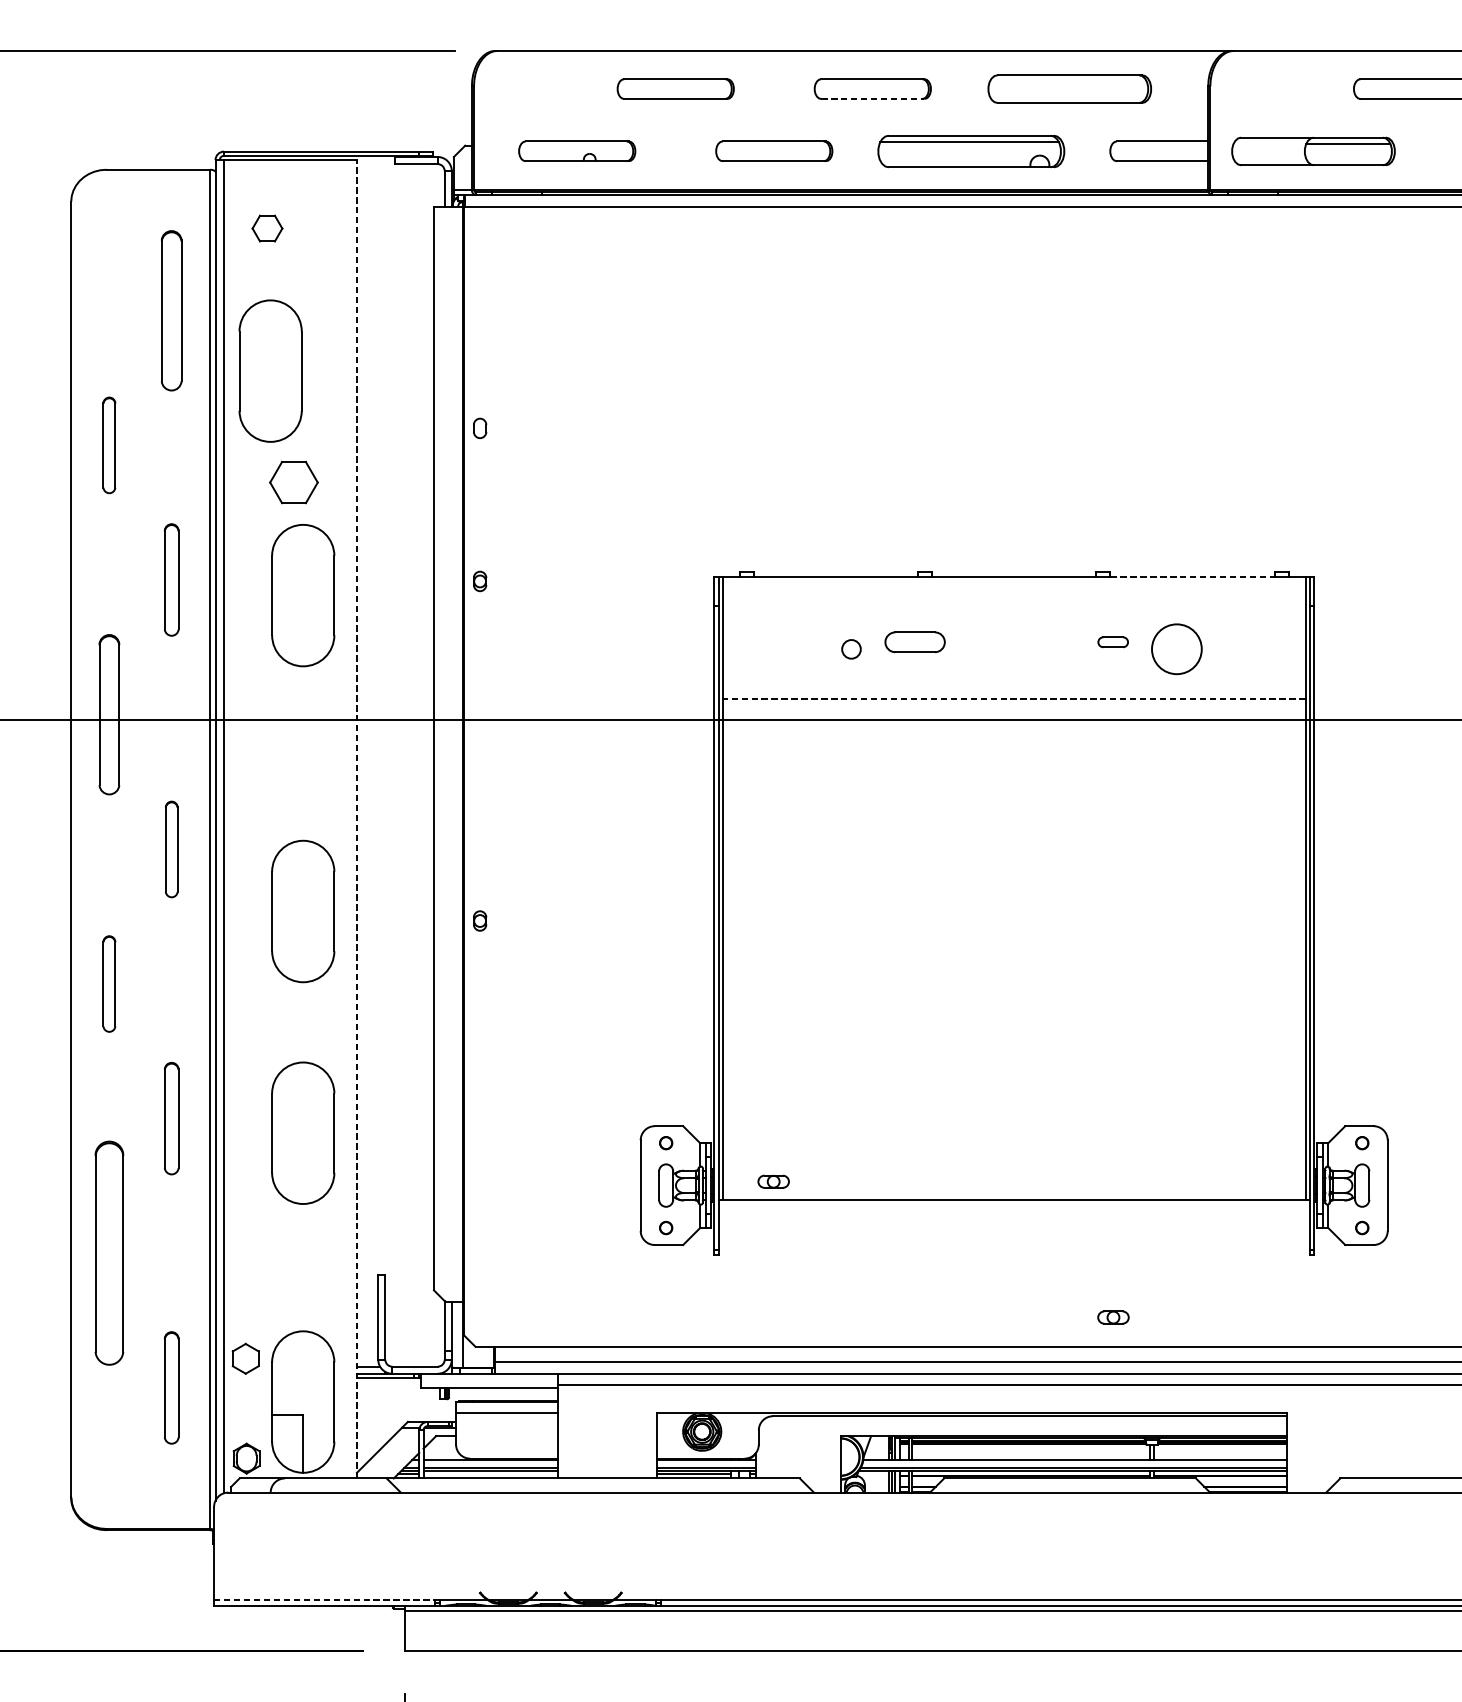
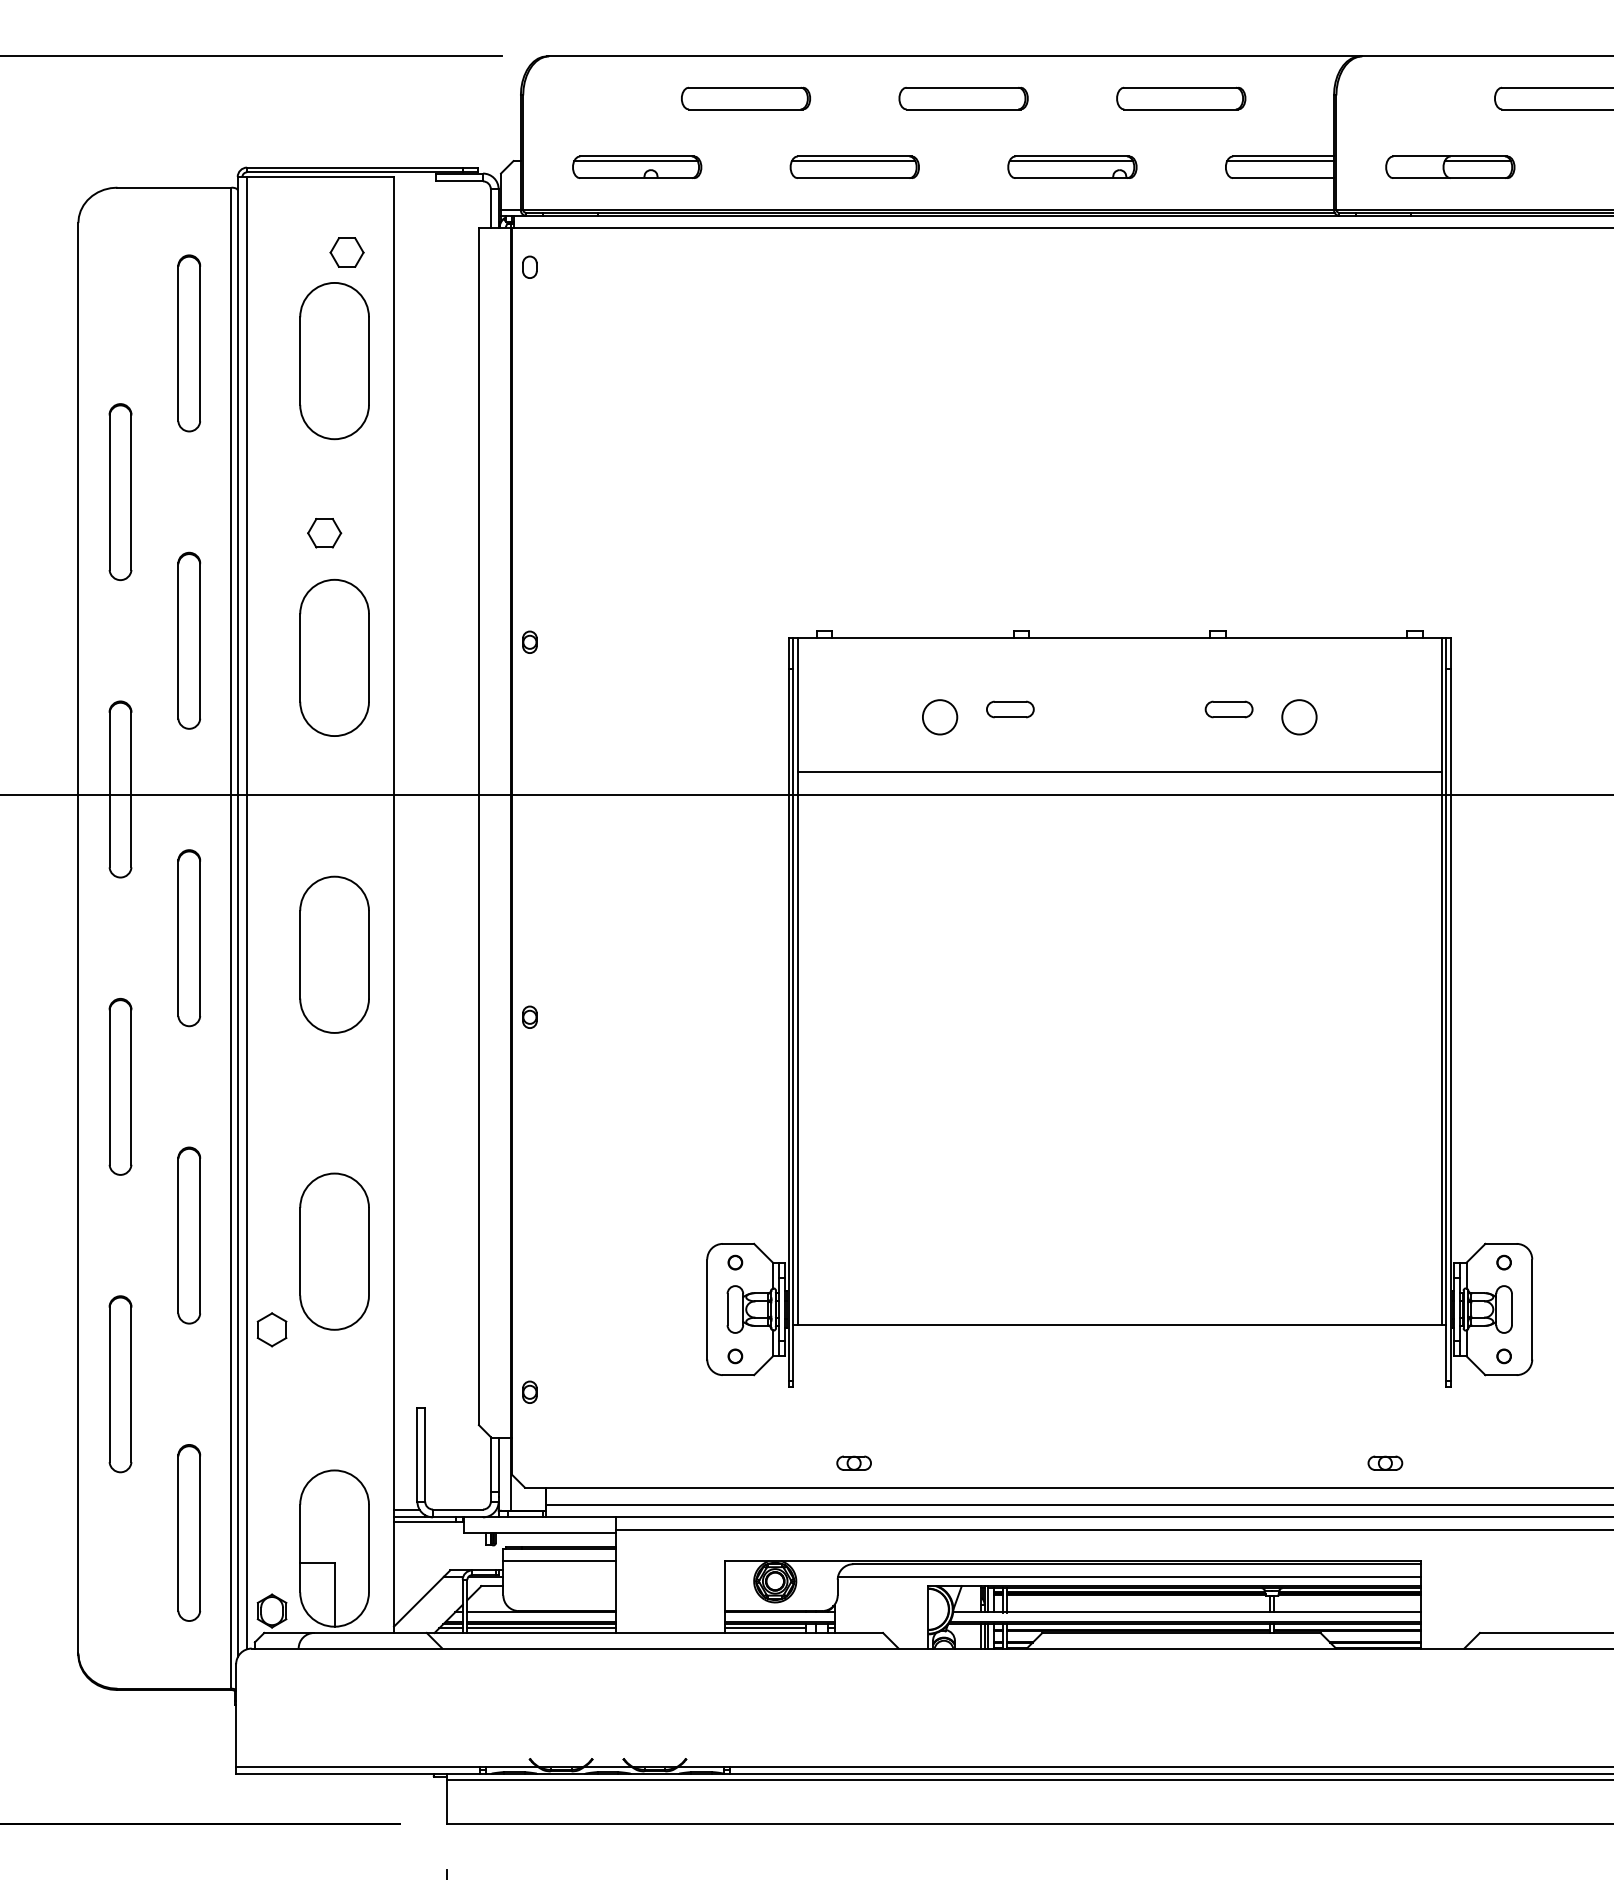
part: (1070, 89) -> (1181, 98), size x0.71
line: (872, 98) -> (963, 109), dashed -> solid
line: (575, 146) -> (635, 161), added
line: (773, 146) -> (853, 161), added
line: (1159, 146) -> (1280, 161), added
part: (971, 150) -> (1072, 166), size x0.62
part: (1313, 150) -> (1450, 166), size x0.71
part: (266, 228) -> (346, 252), moved
part: (270, 371) -> (334, 361), moved
part: (479, 427) -> (529, 266), moved
part: (109, 444) -> (120, 491), size x1.67
part: (294, 482) -> (324, 533), size x0.62
line: (1192, 577) -> (1316, 637), dashed -> solid
part: (171, 579) -> (189, 640), size x1.43
part: (915, 642) -> (1010, 709), size x0.71
part: (1112, 642) -> (1228, 709), size x1.43
circle: (850, 649) -> (939, 717), size x1.67
circle: (1176, 649) -> (1299, 717), size x0.62
line: (1013, 699) -> (1119, 772), dashed -> solid
line: (356, 818) -> (393, 904), dashed -> solid
part: (171, 849) -> (189, 938), size x1.67
part: (303, 911) -> (334, 954), moved
part: (109, 983) -> (120, 1086), size x1.67
part: (171, 1118) -> (189, 1235), size x1.43
part: (773, 1181) -> (853, 1462), moved
part: (109, 1253) -> (120, 1384), size x0.71
part: (479, 1259) -> (529, 1391), added
part: (1113, 1316) -> (1385, 1462), moved
part: (245, 1358) -> (271, 1329), moved
part: (171, 1387) -> (189, 1532), size x1.43
line: (1023, 1427) -> (1129, 1576), added
line: (490, 1474) -> (541, 1628), added
line: (324, 1600) -> (358, 1767), dashed -> solid

